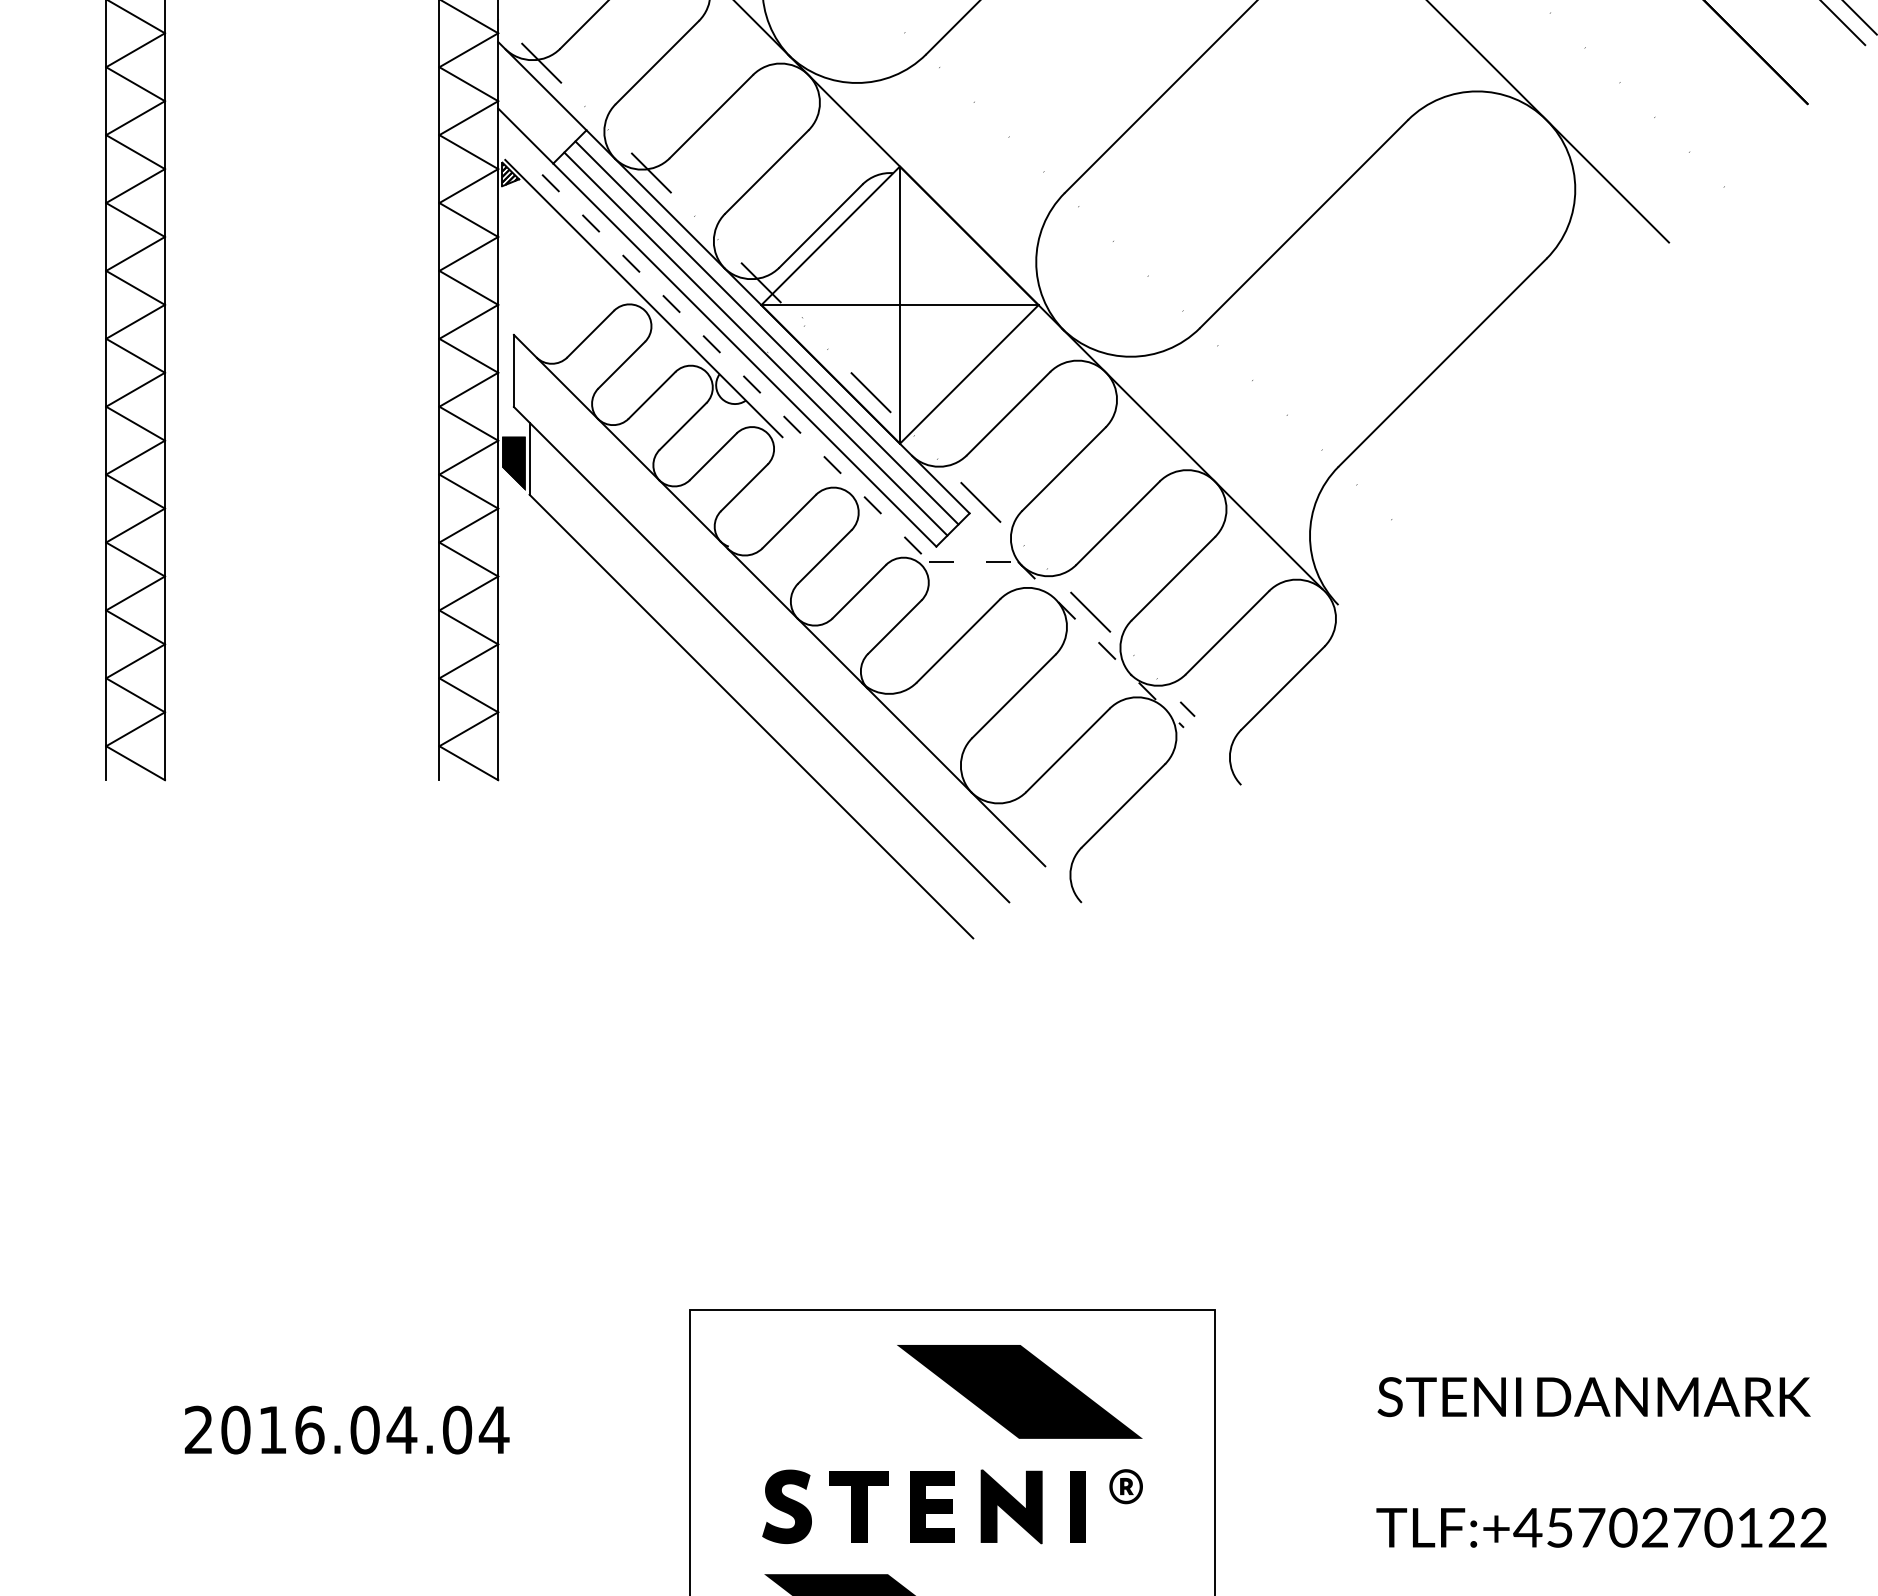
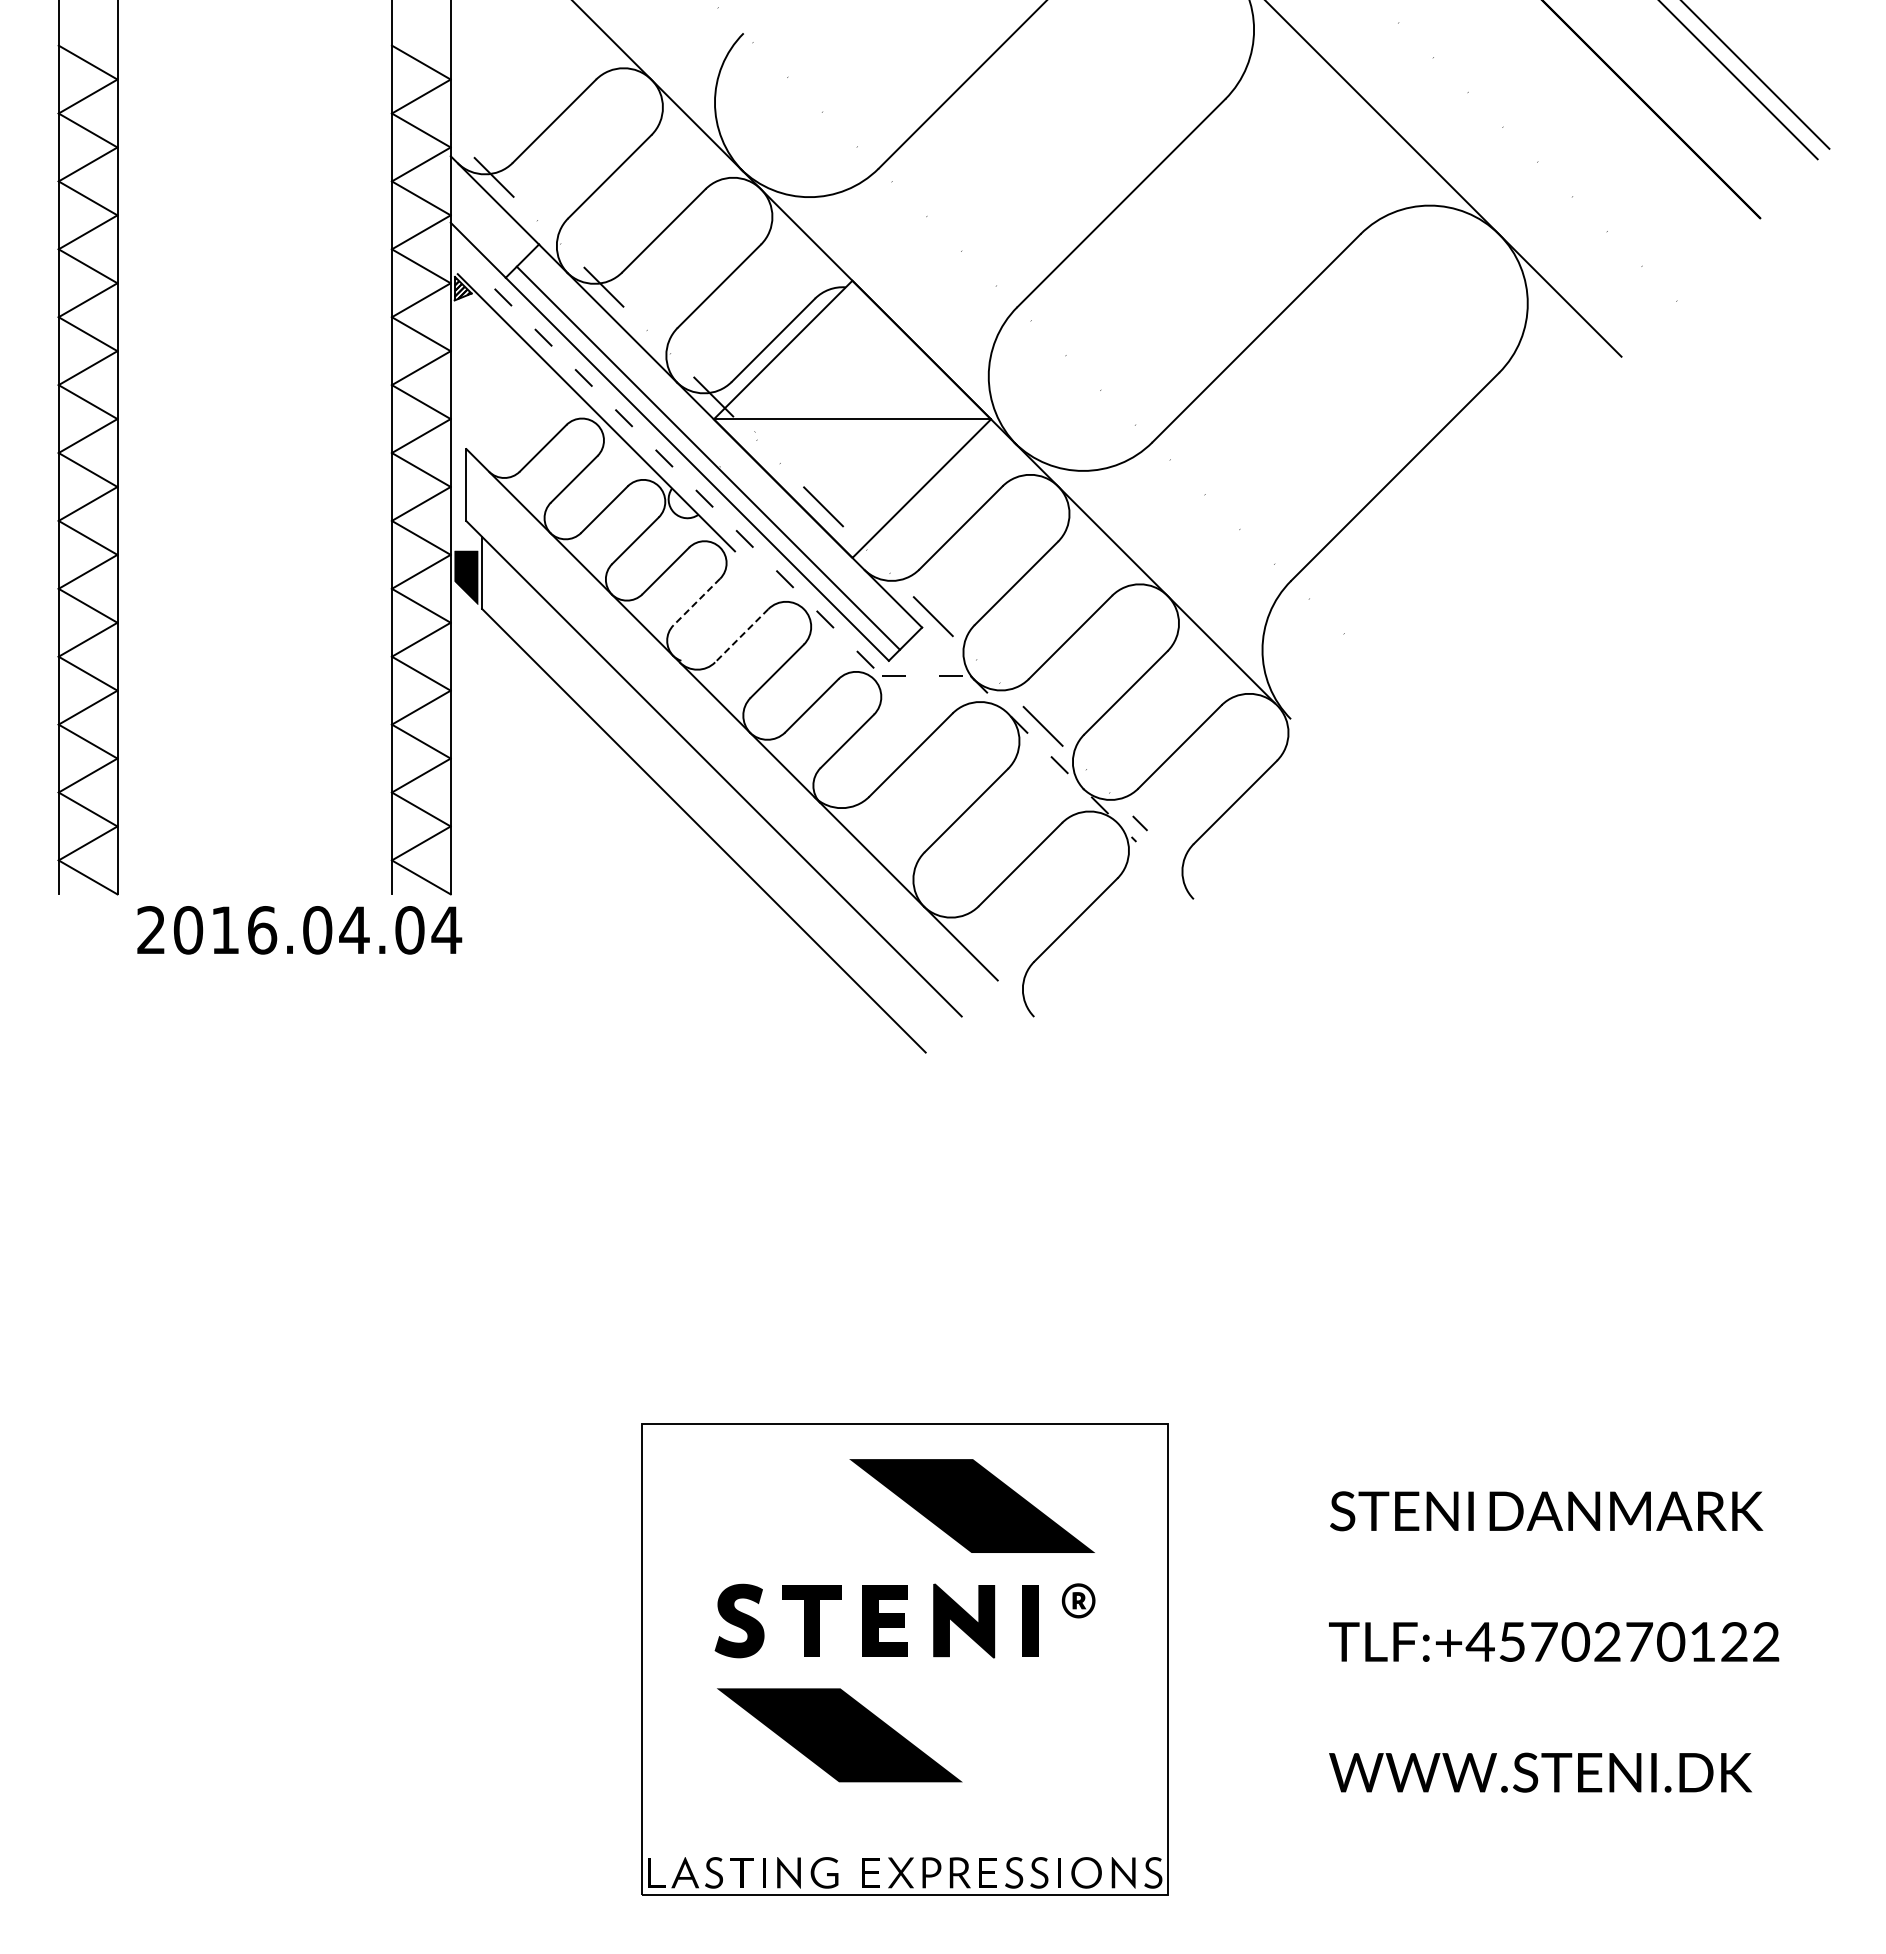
line: (900, 304) -> (852, 418), removed
line: (767, 332) -> (719, 446), removed
line: (744, 487) -> (696, 601), solid -> dashed
line: (789, 521) -> (741, 635), solid -> dashed
text: (347, 1430) -> (299, 930), moved

